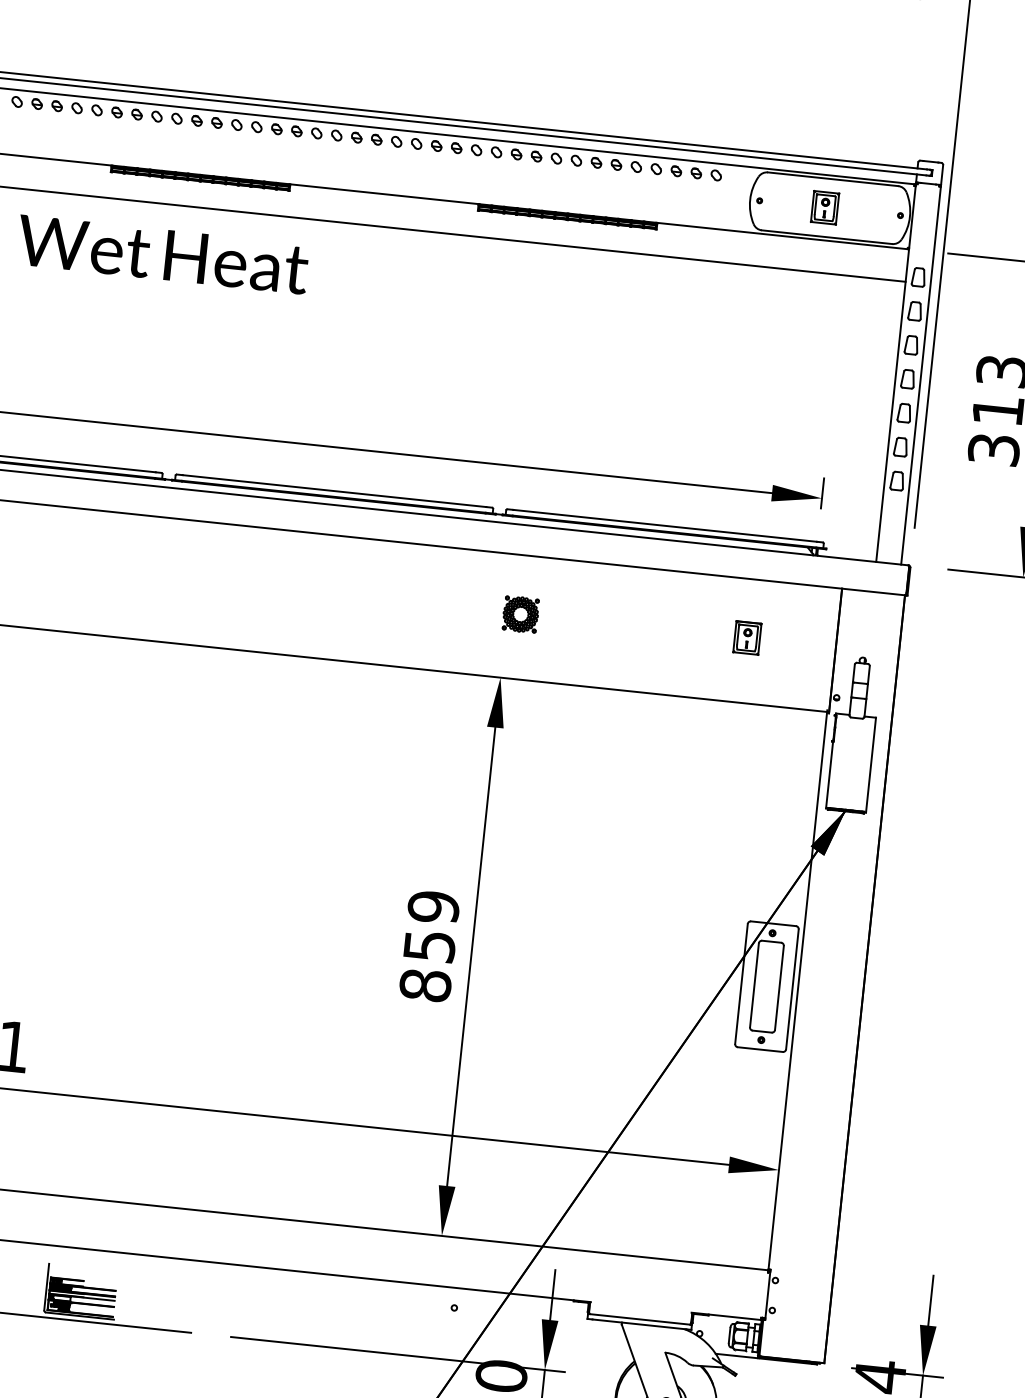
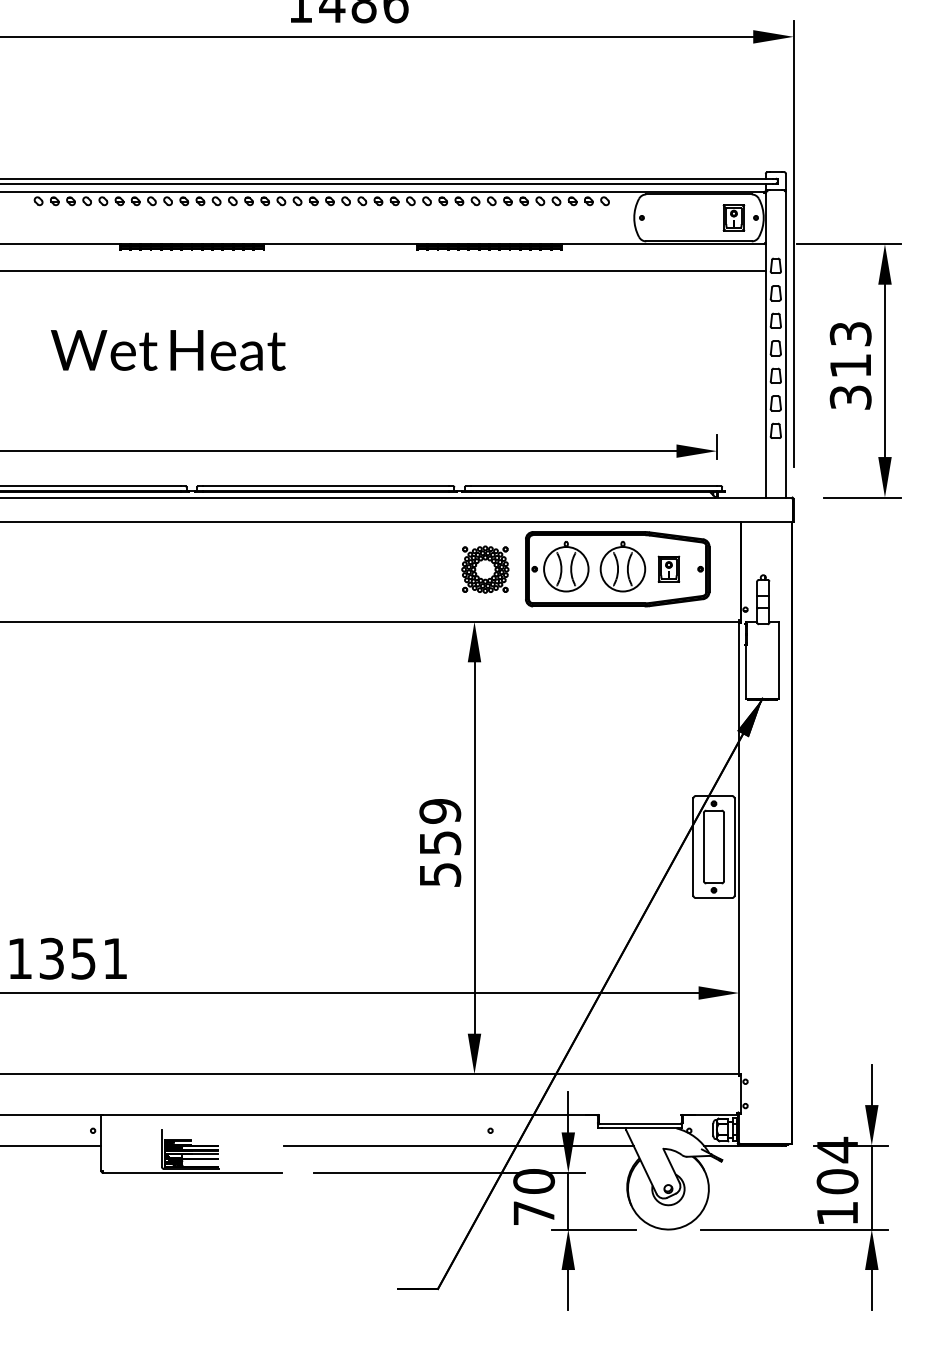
part: (824, 207) -> (733, 217), moved
text: (163, 254) -> (168, 350), moved
part: (520, 614) -> (485, 569), size x1.67
part: (683, 631) -> (617, 569), added
text: (425, 985) -> (440, 874), 859 -> 559
line: (412, 1321) -> (458, 1145), added

